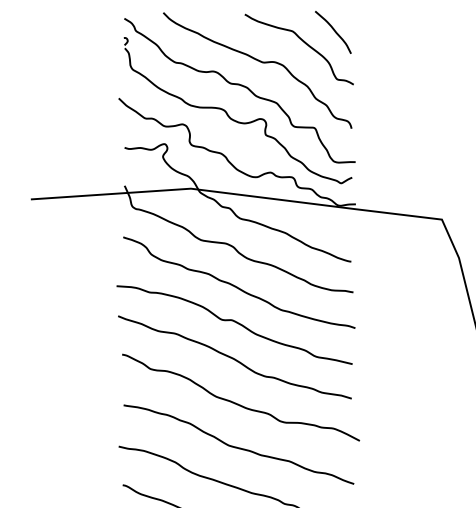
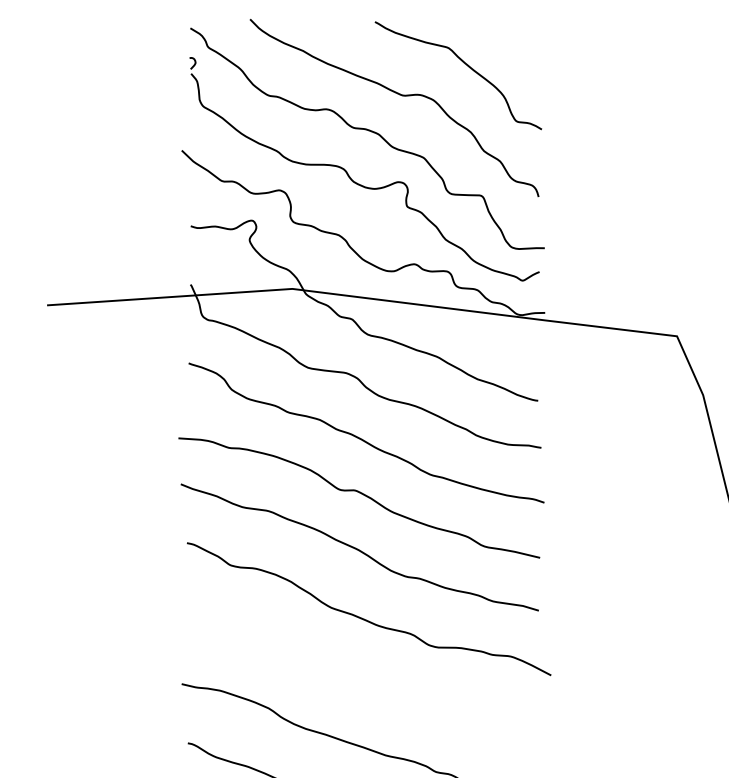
curve: (334, 32) -> (512, 49), removed
curve: (236, 446) -> (362, 683), removed

